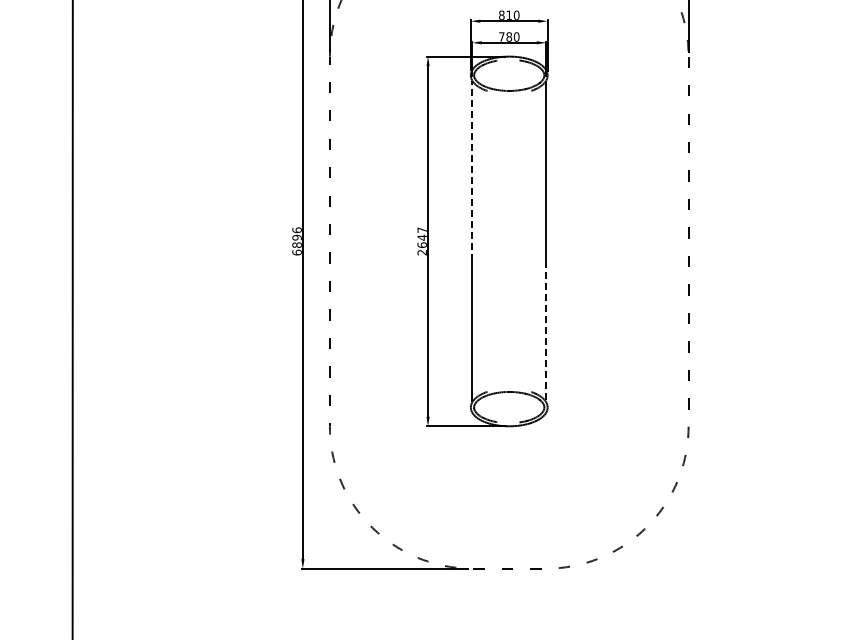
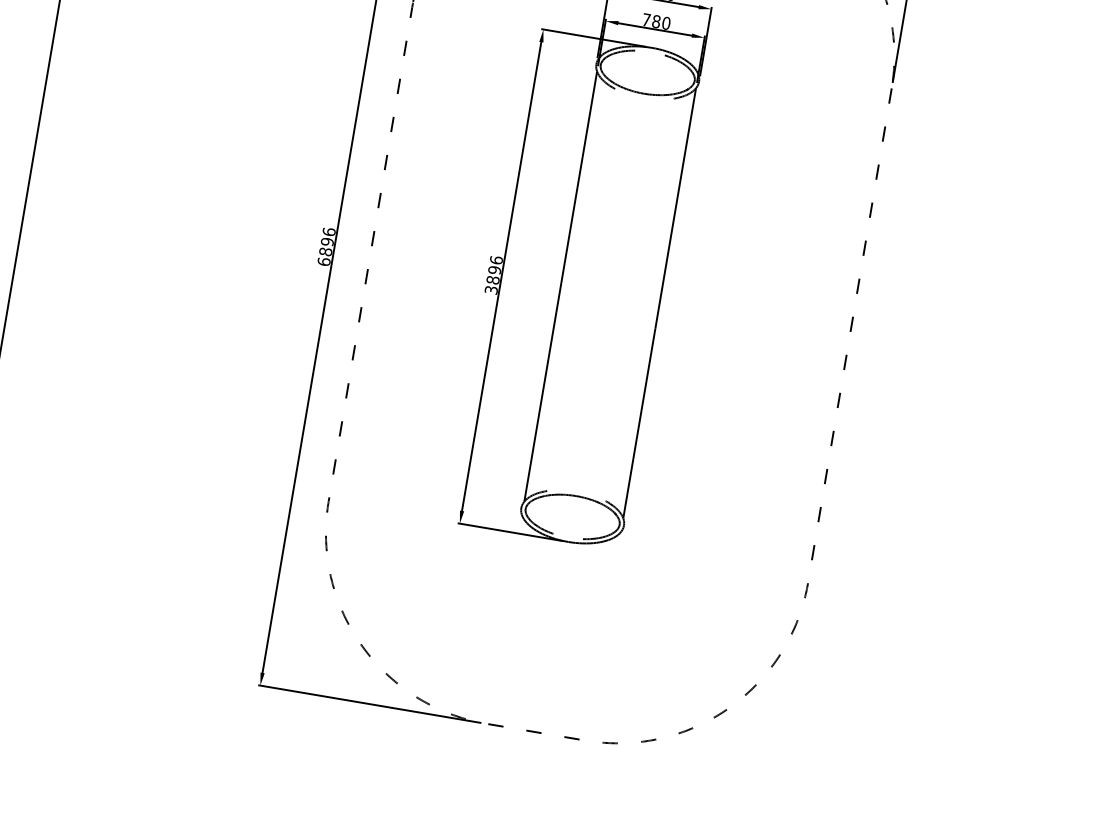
line: (472, 170) -> (577, 191), dashed -> solid
text: (421, 241) -> (492, 275), 2647 -> 3896
line: (546, 331) -> (639, 423), dashed -> solid

